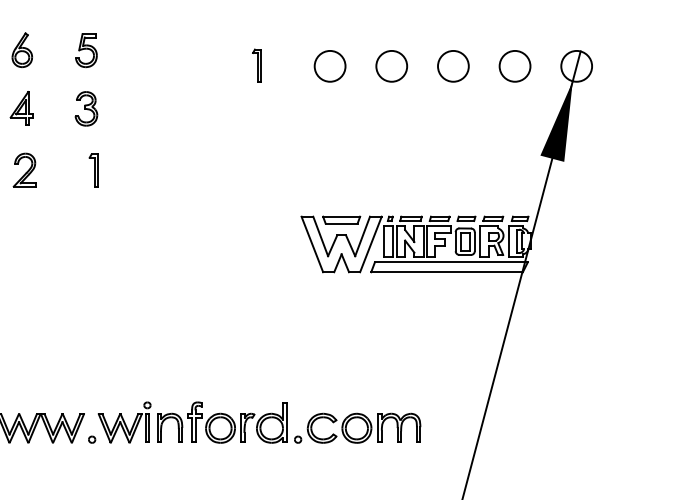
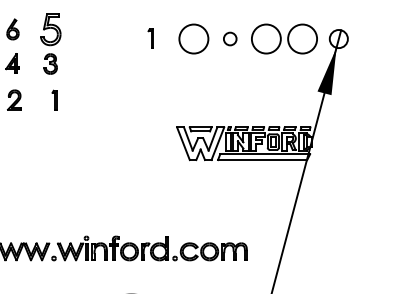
part: (86, 50) -> (50, 29), size x1.6
circle: (329, 65) -> (193, 38), size x1.6
circle: (392, 65) -> (230, 38), size x0.7
circle: (453, 65) -> (266, 38), size x1.6
circle: (514, 65) -> (302, 38), size x1.6

